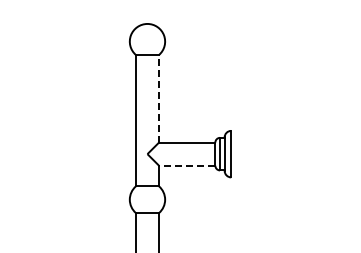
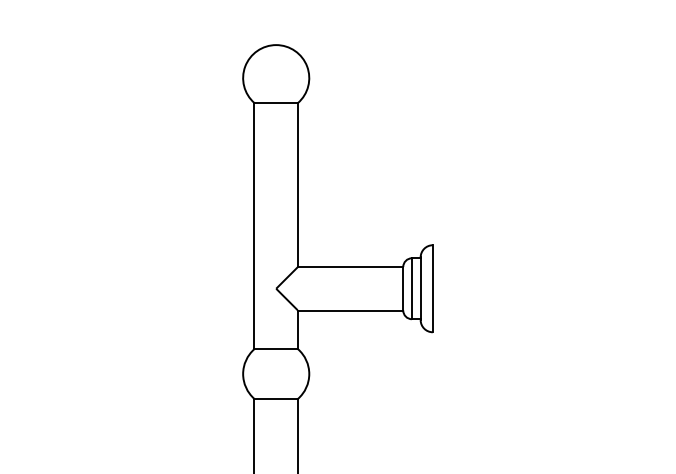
line: (159, 98) -> (298, 184), dashed -> solid
line: (186, 165) -> (349, 309), dashed -> solid

